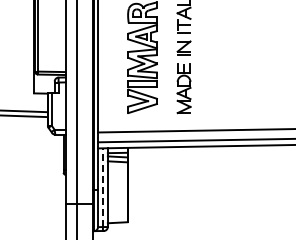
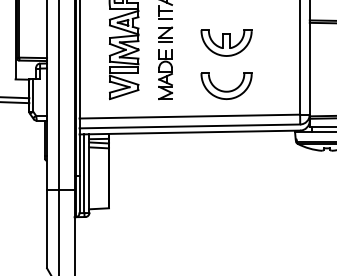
part: (244, 56) -> (226, 42), added
part: (244, 99) -> (226, 85), added
line: (102, 187) -> (84, 173), dashed -> solid

